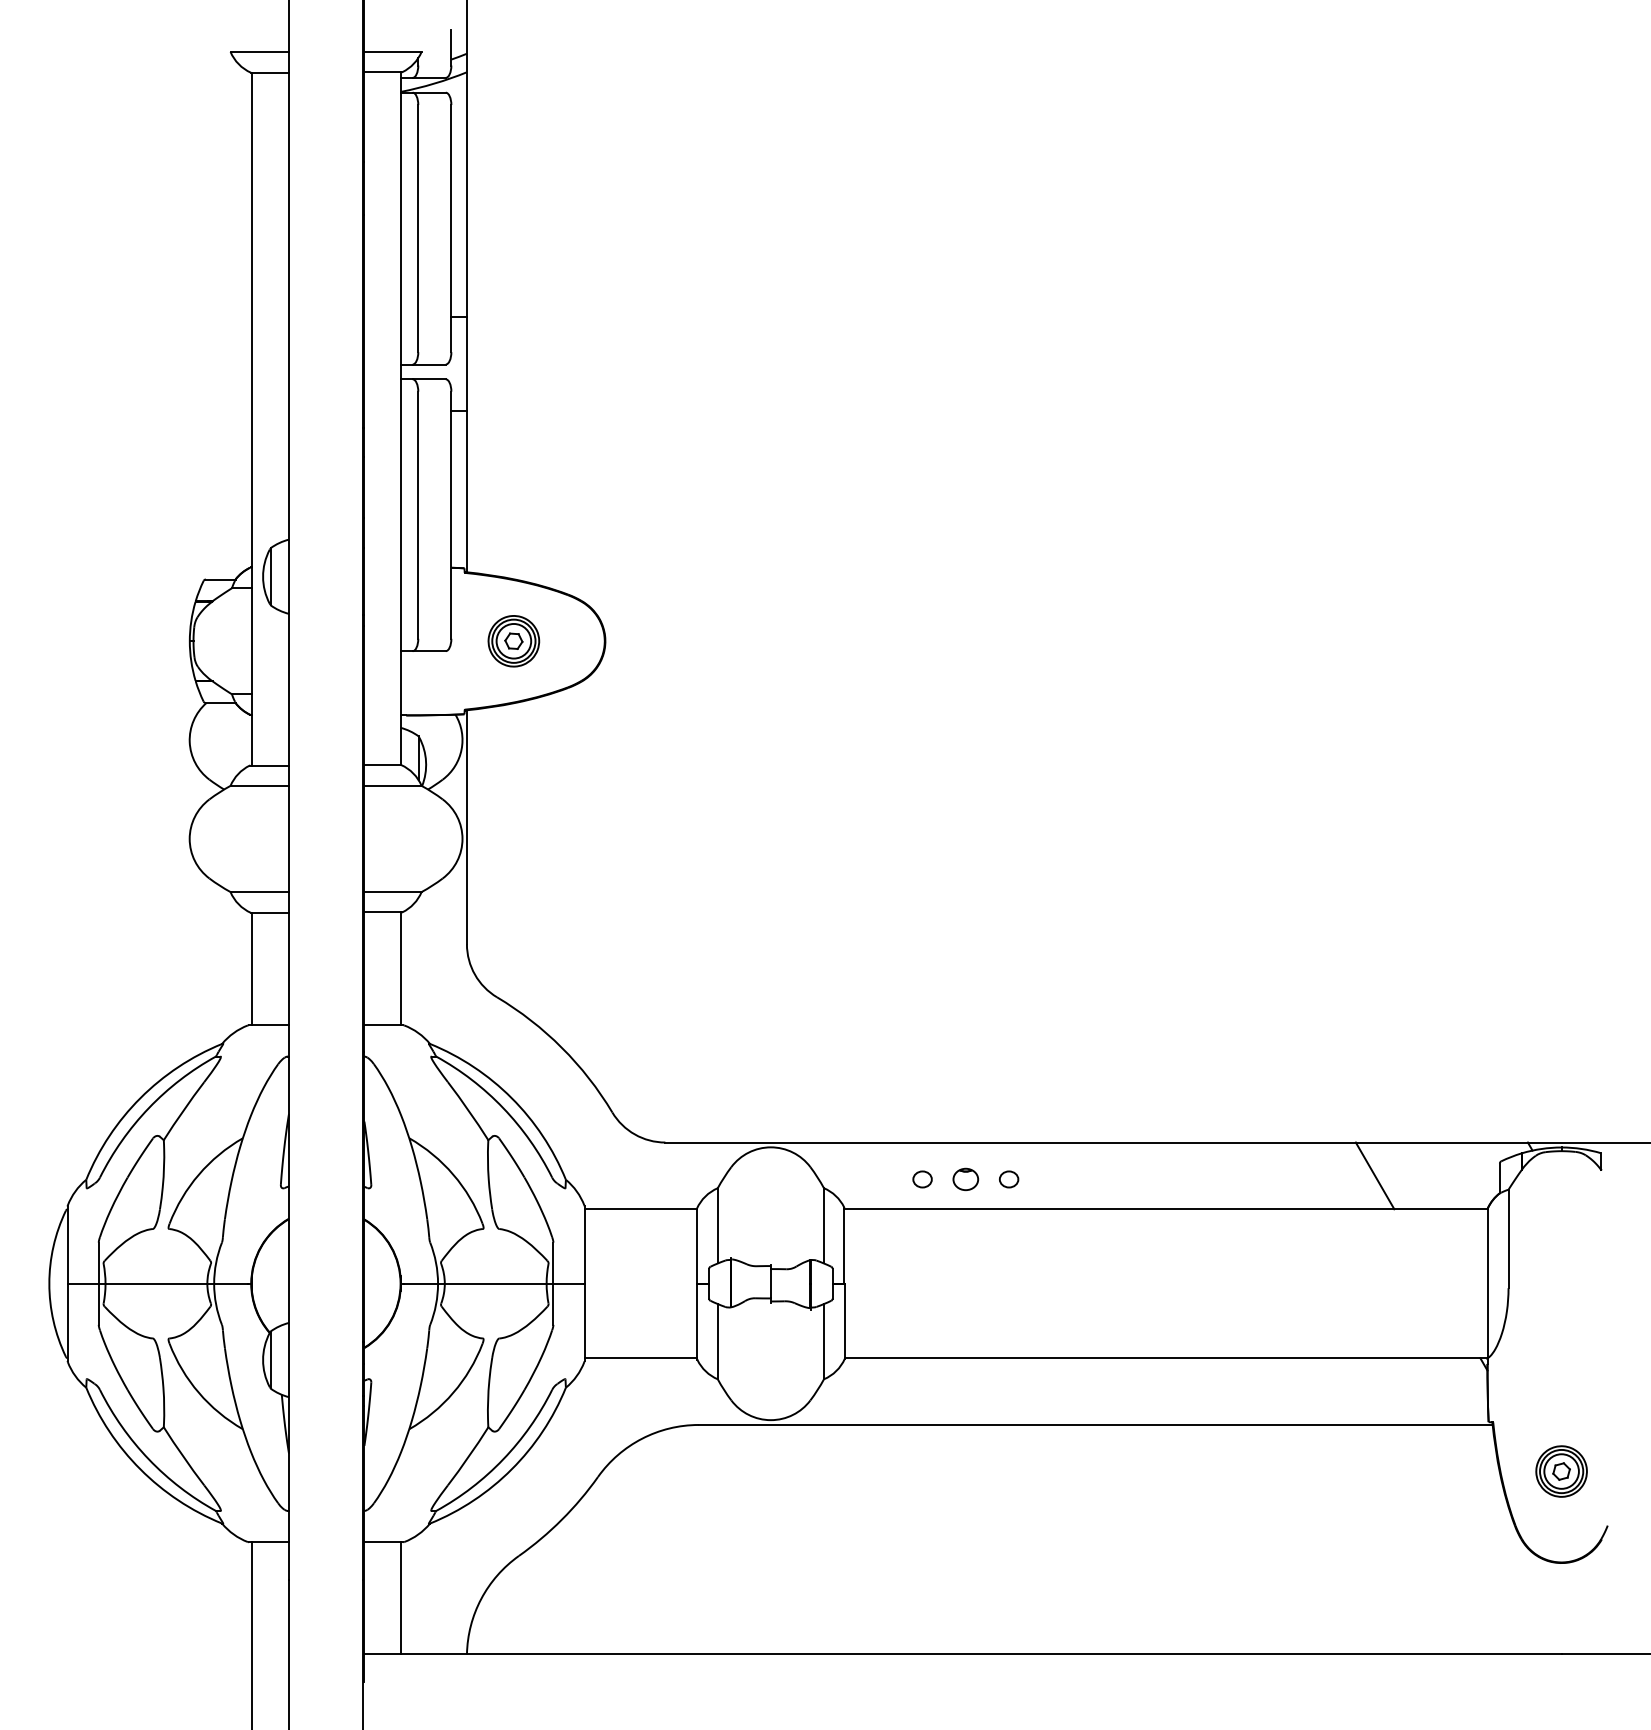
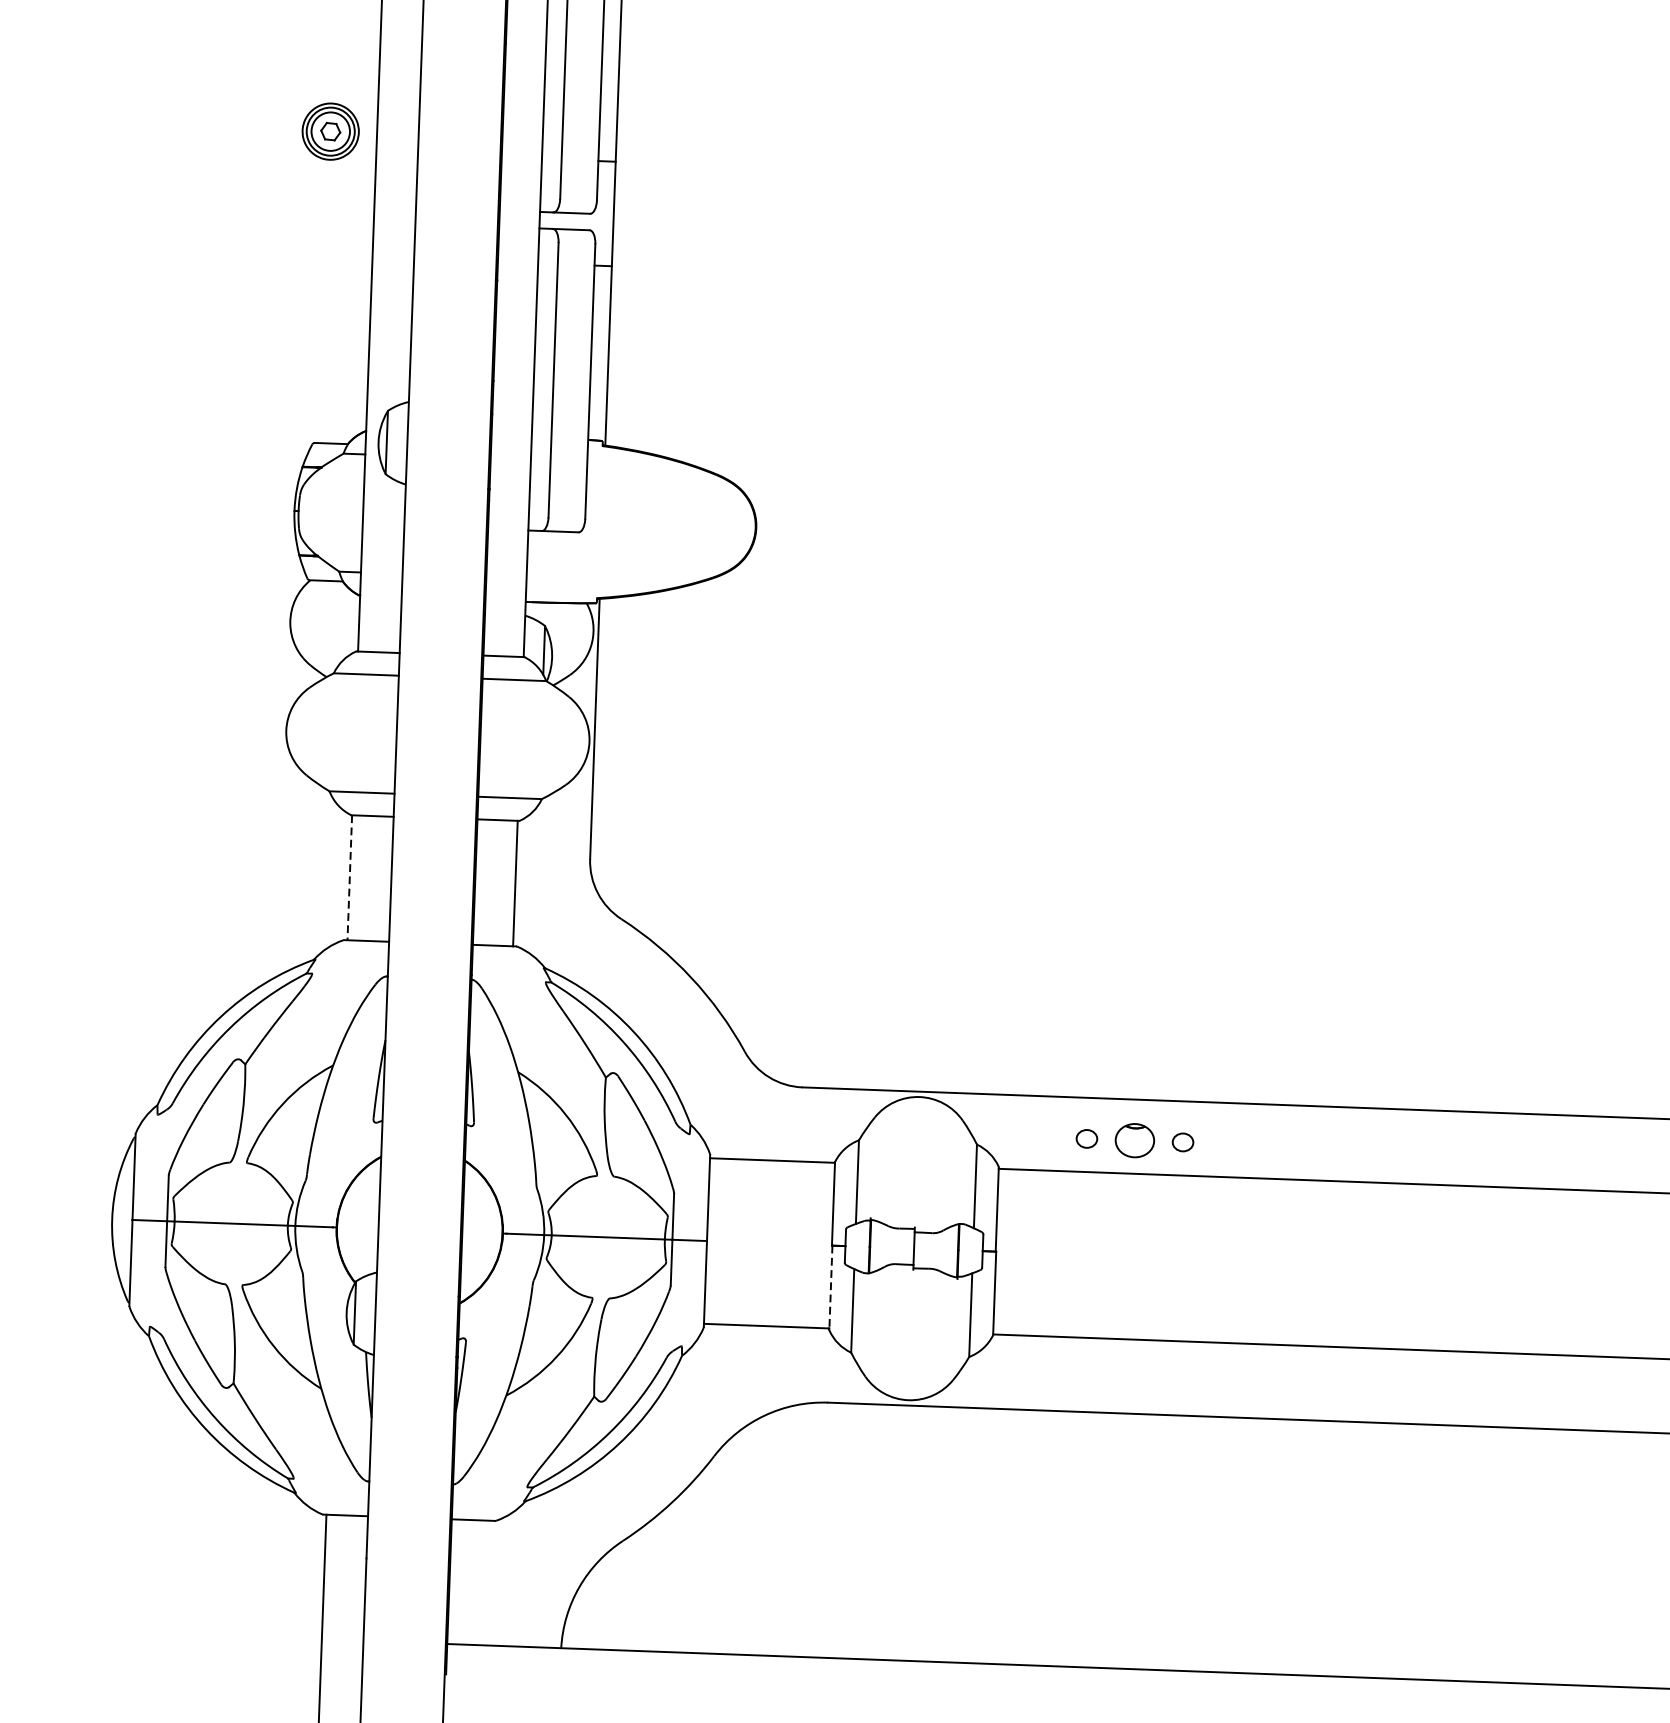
part: (513, 641) -> (330, 131), moved
line: (251, 969) -> (349, 878), solid -> dashed
line: (1374, 1175) -> (1589, 1152), removed
part: (965, 1179) -> (1134, 1140), size x1.4
line: (697, 1321) -> (830, 1287), solid -> dashed
line: (400, 1598) -> (489, 1583), removed

